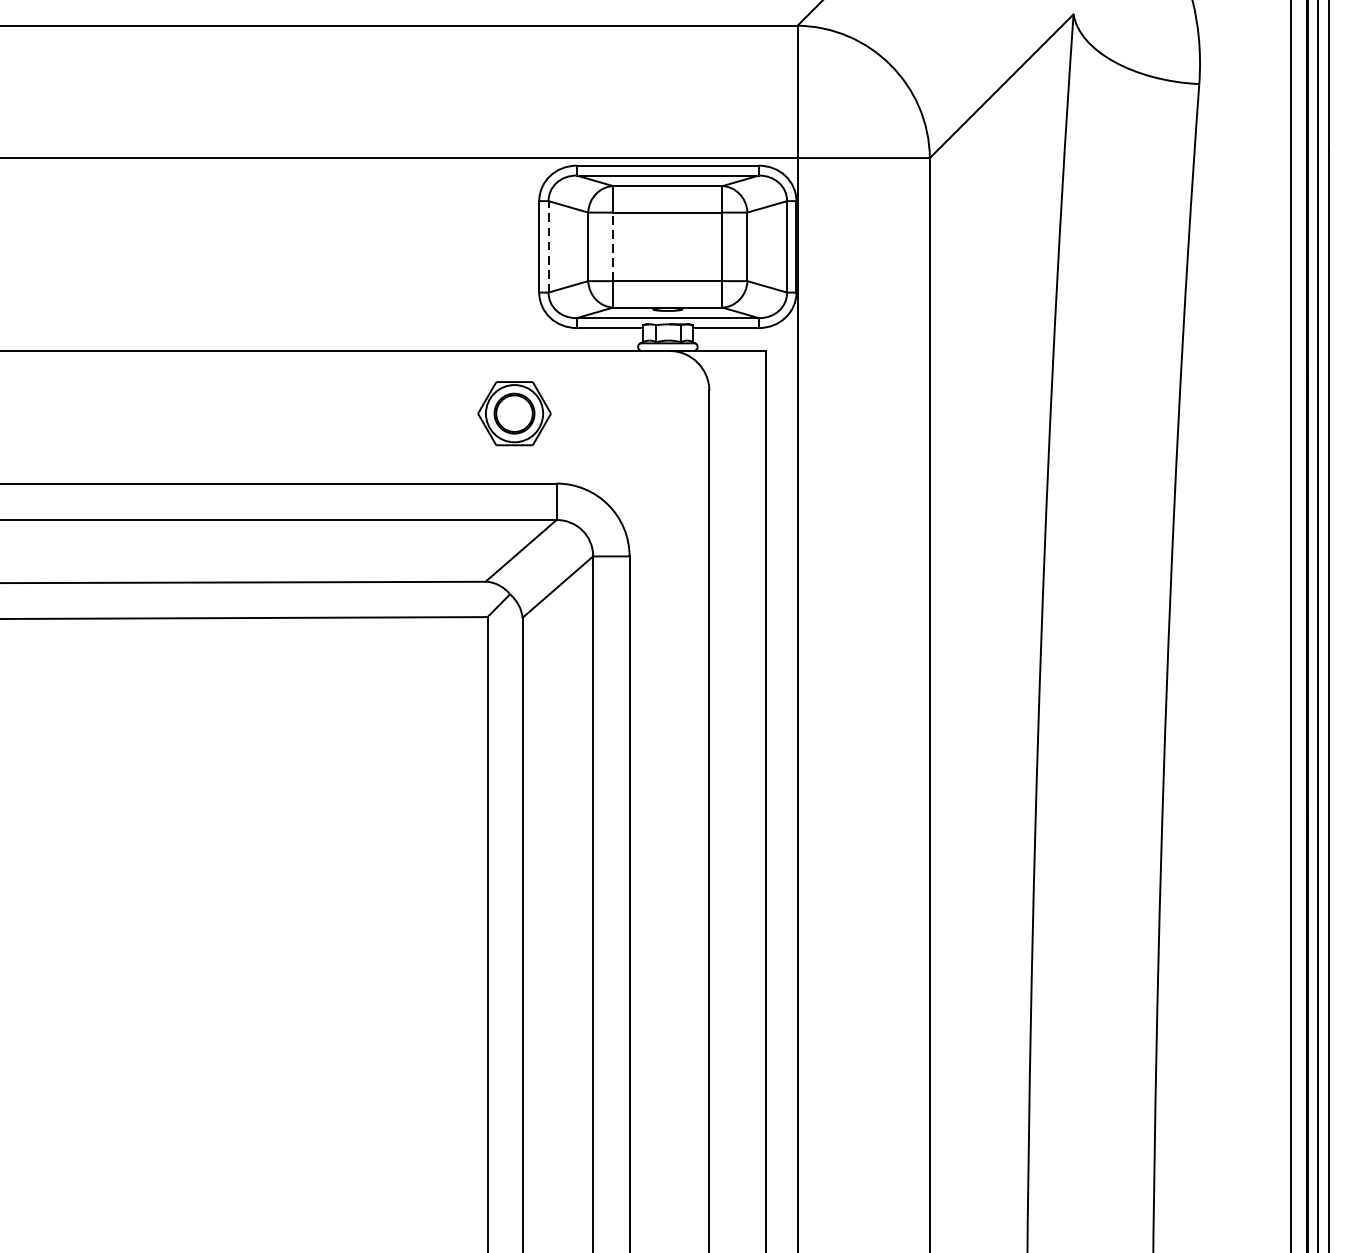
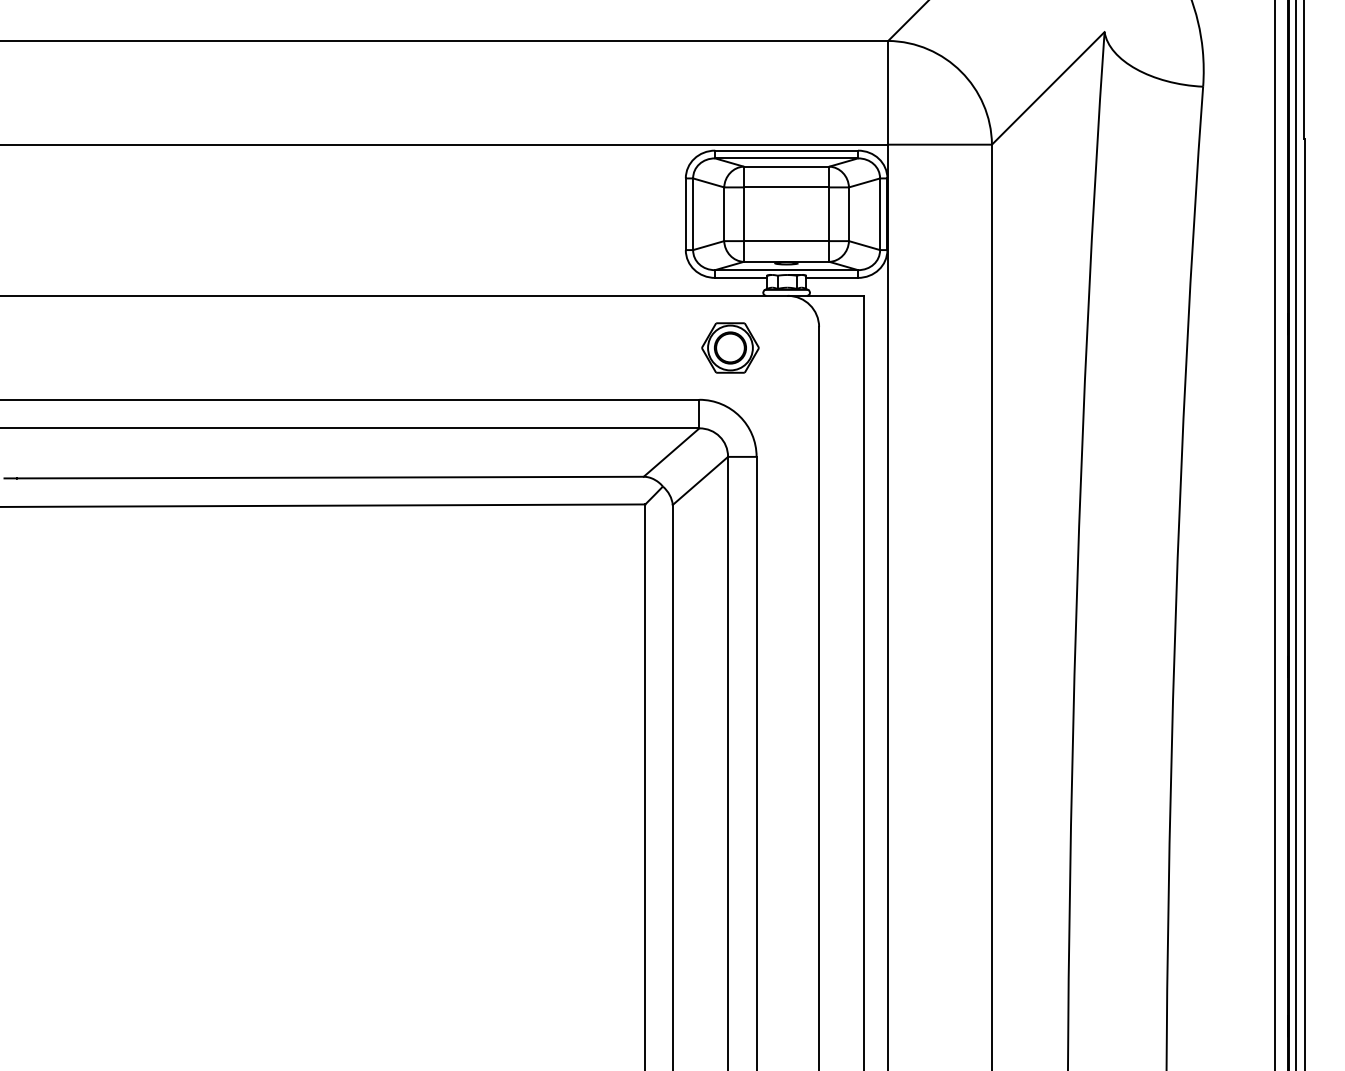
line: (549, 247) -> (693, 214), dashed -> solid
line: (612, 247) -> (743, 214), dashed -> solid
part: (514, 413) -> (730, 347), moved

